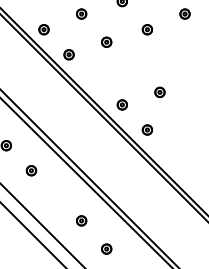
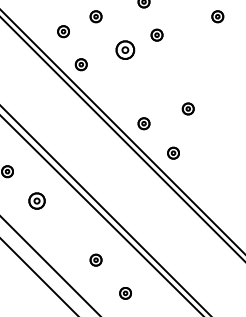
part: (43, 29) -> (62, 31), moved
part: (146, 29) -> (155, 34), moved
part: (106, 41) -> (125, 49), size x1.6
part: (31, 170) -> (37, 200), size x1.4

